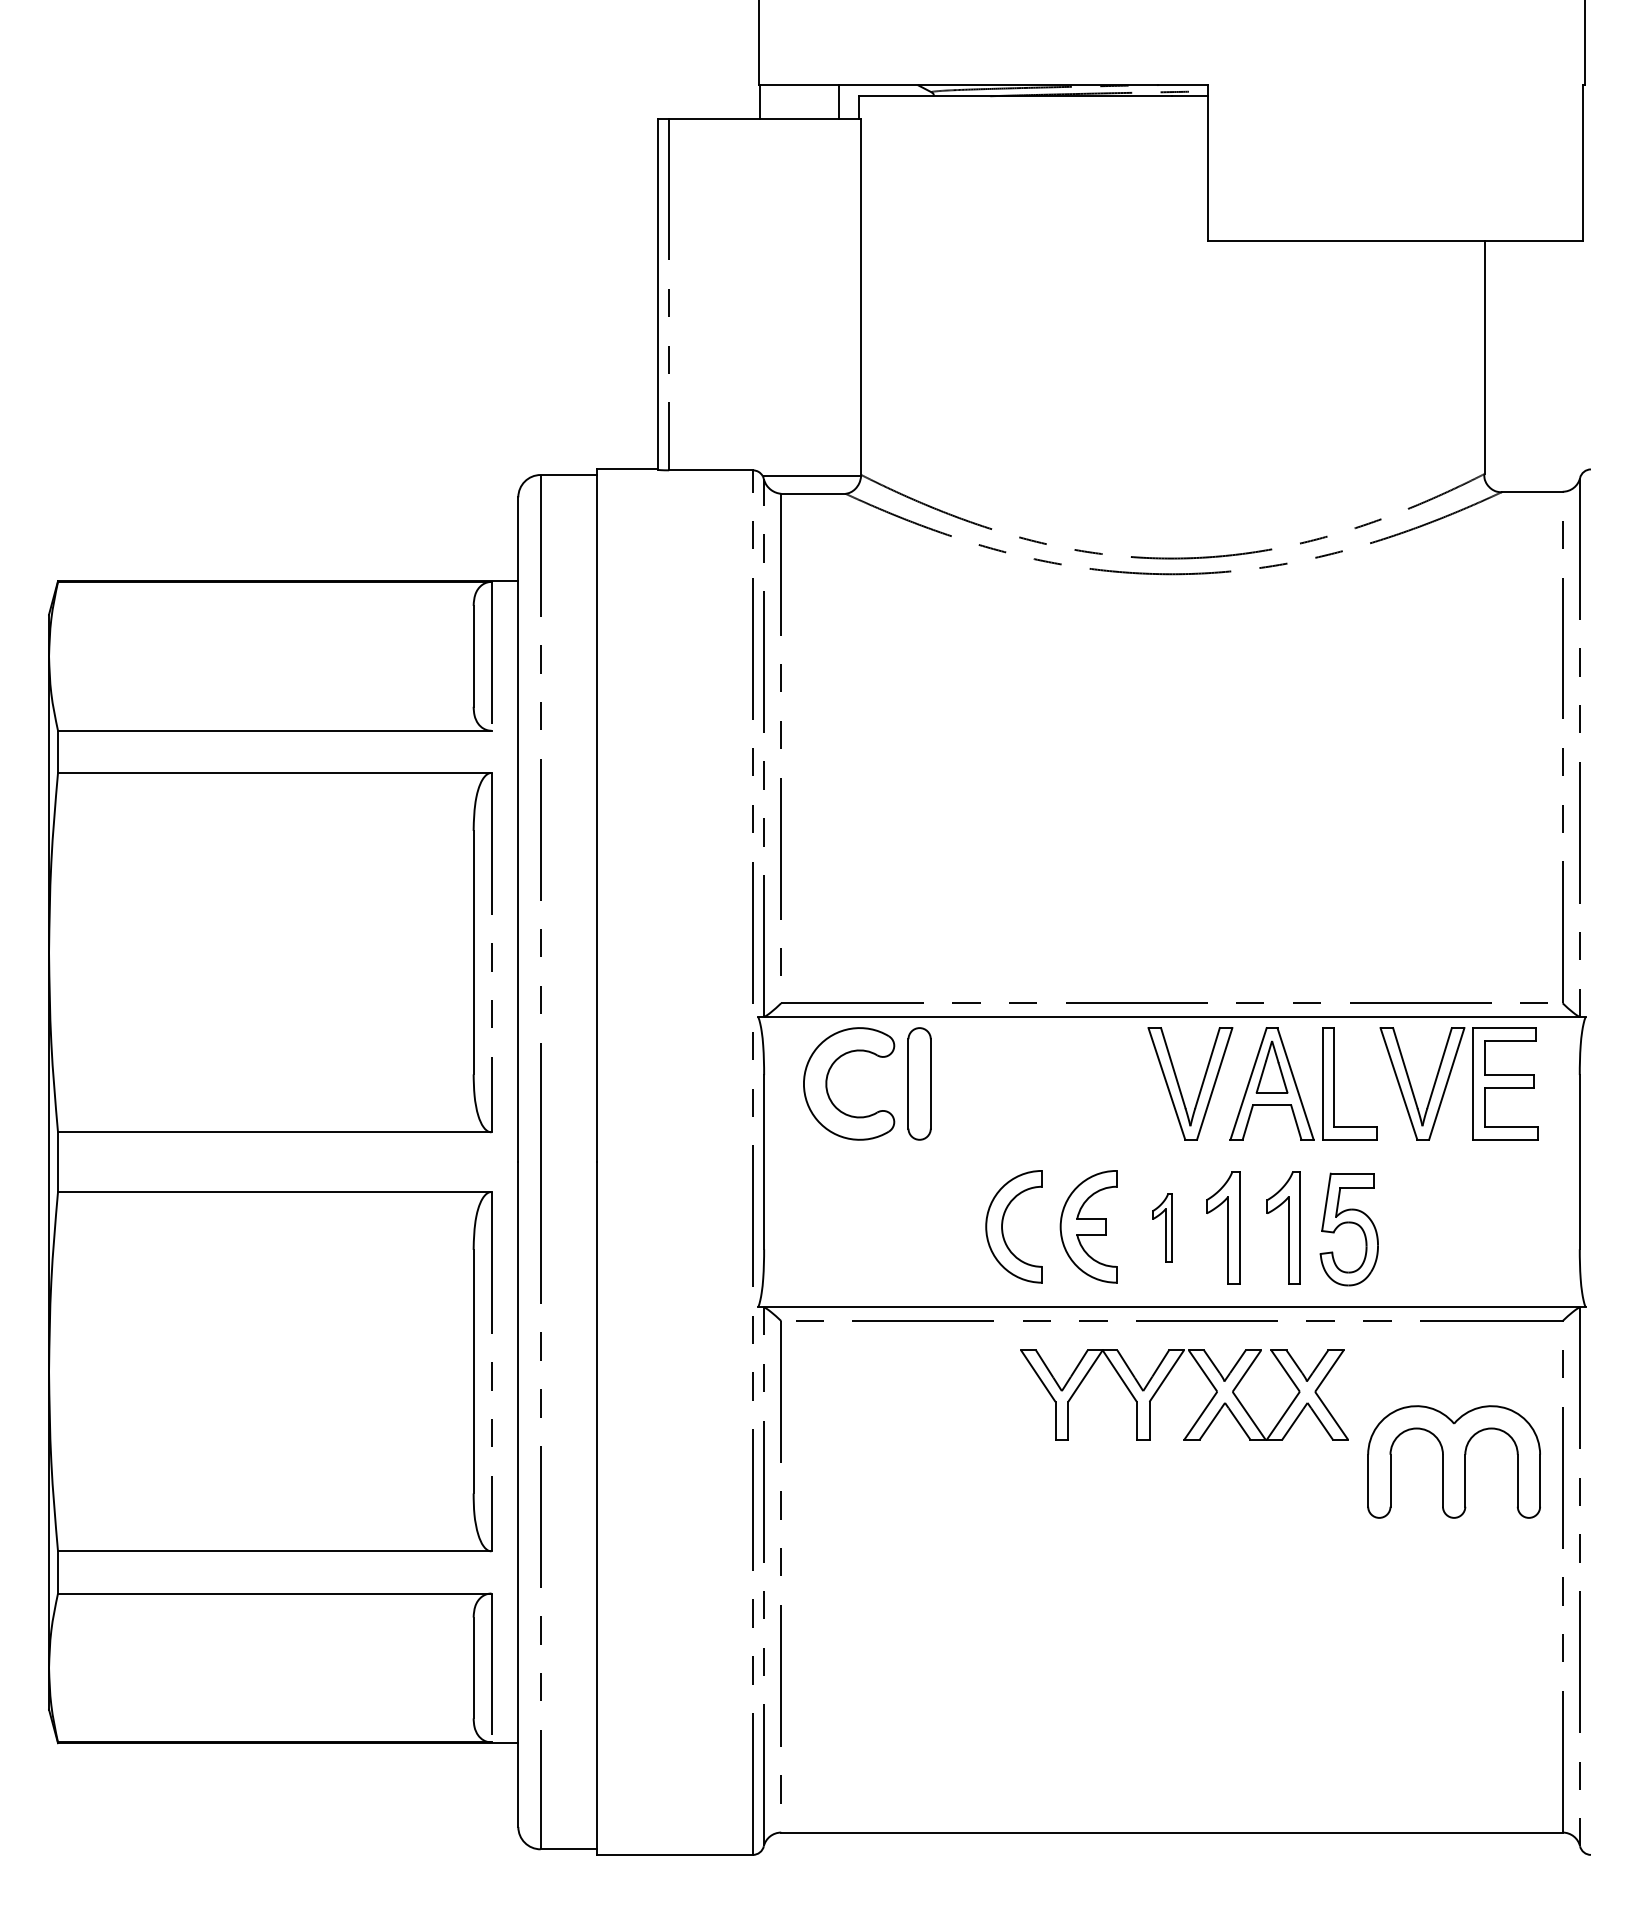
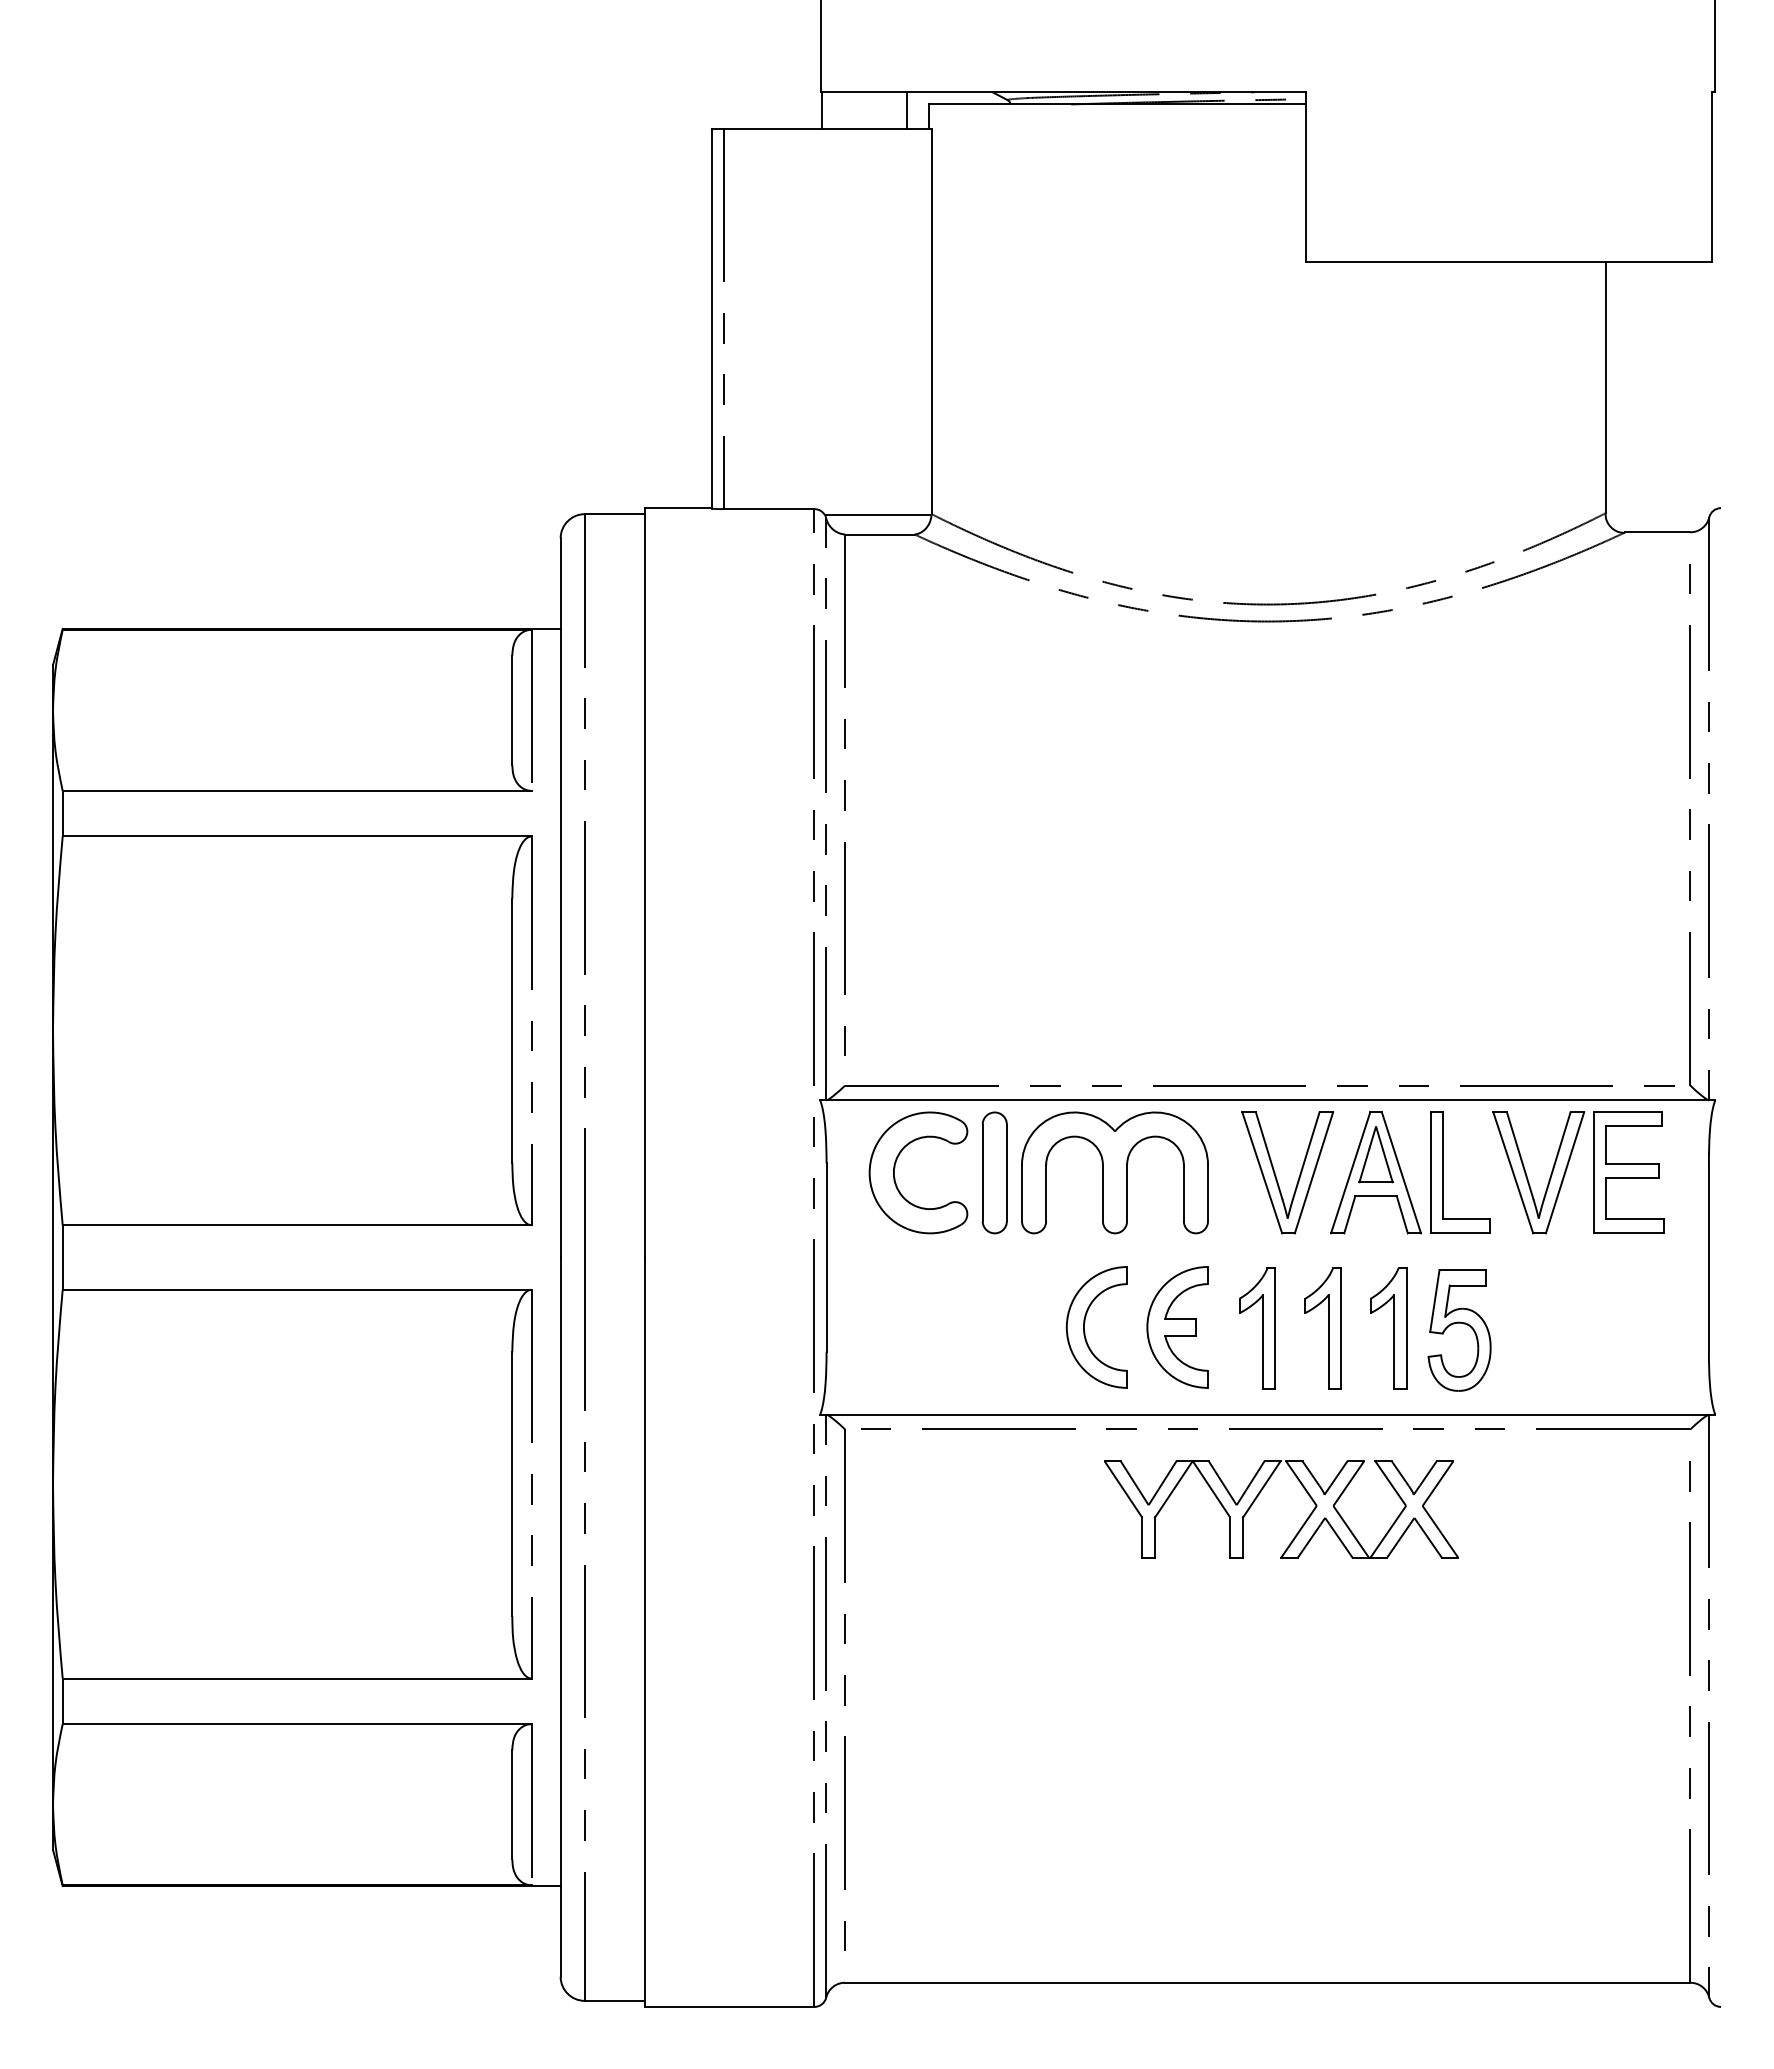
part: (1162, 1227) -> (1257, 1328), size x1.67
part: (1453, 1461) -> (1114, 1172), moved

